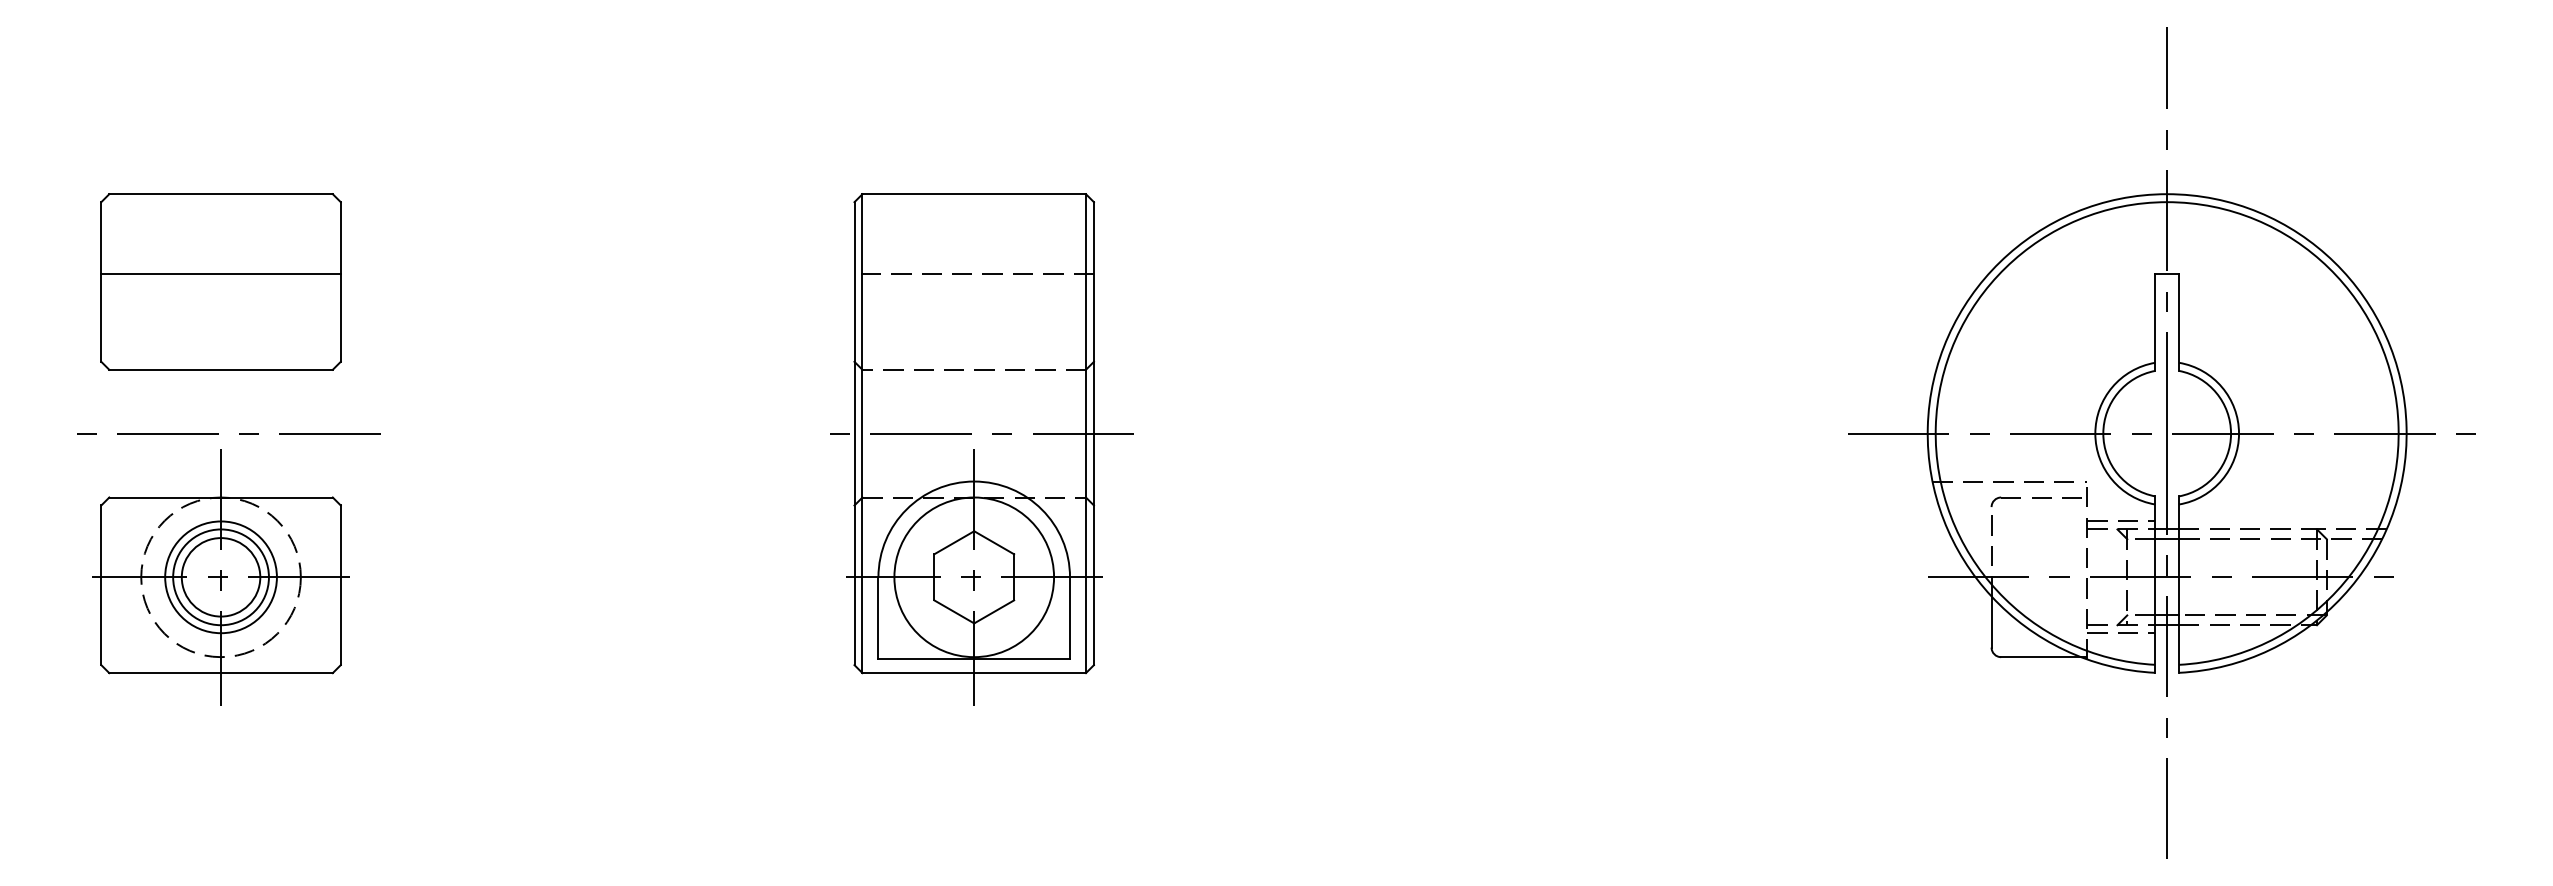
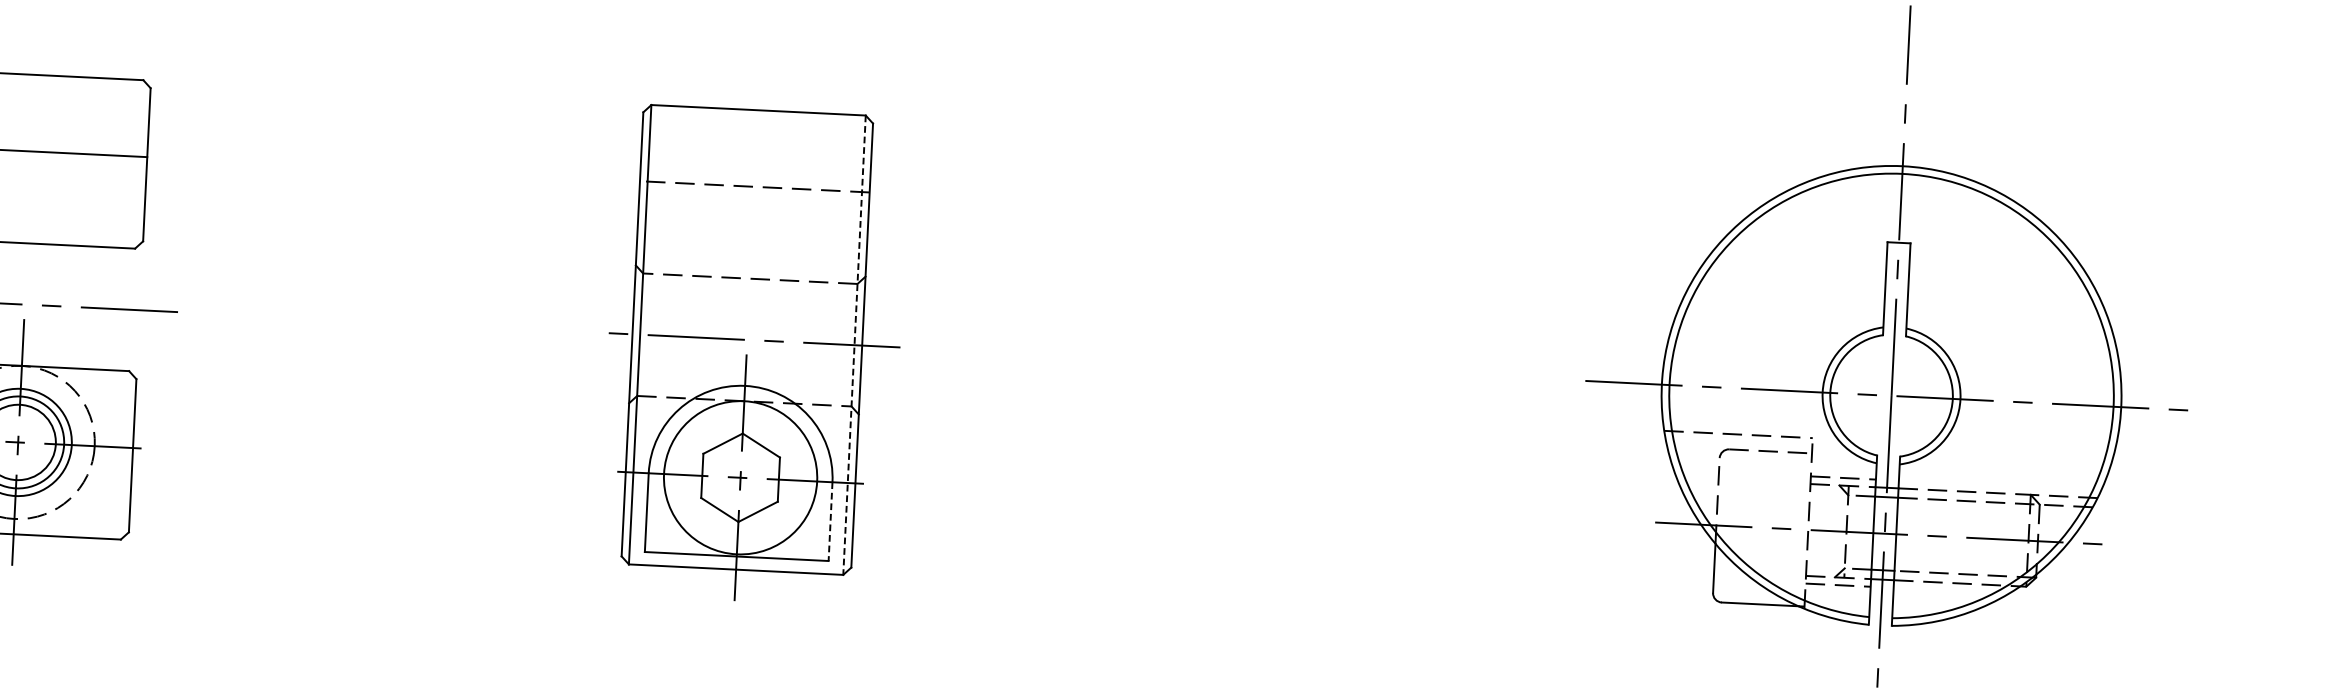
line: (1085, 434) -> (854, 345), solid -> dashed
line: (1070, 618) -> (831, 521), solid -> dashed

